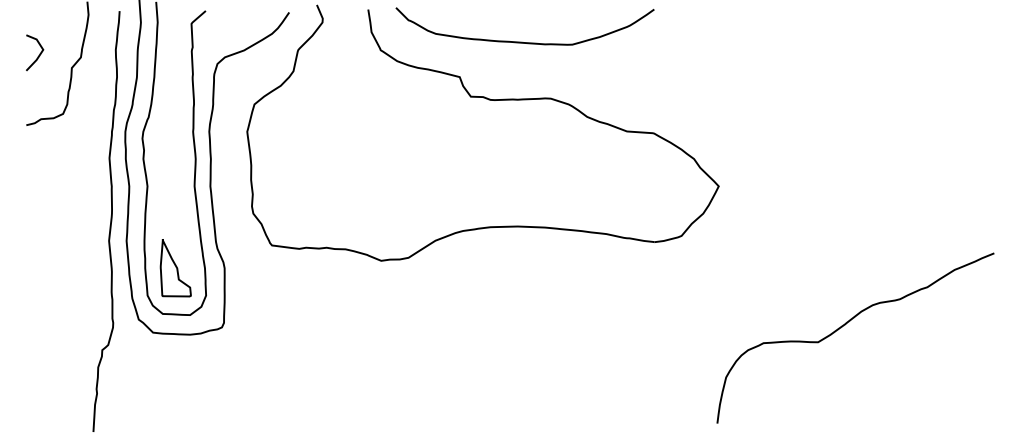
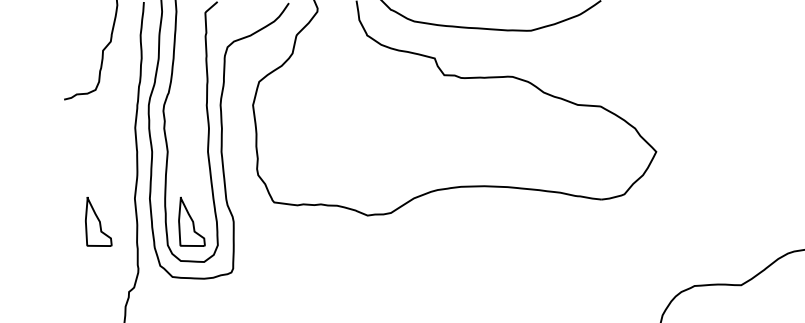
line: (39, 53) -> (75, 38), removed
part: (66, 268) -> (98, 222), added

